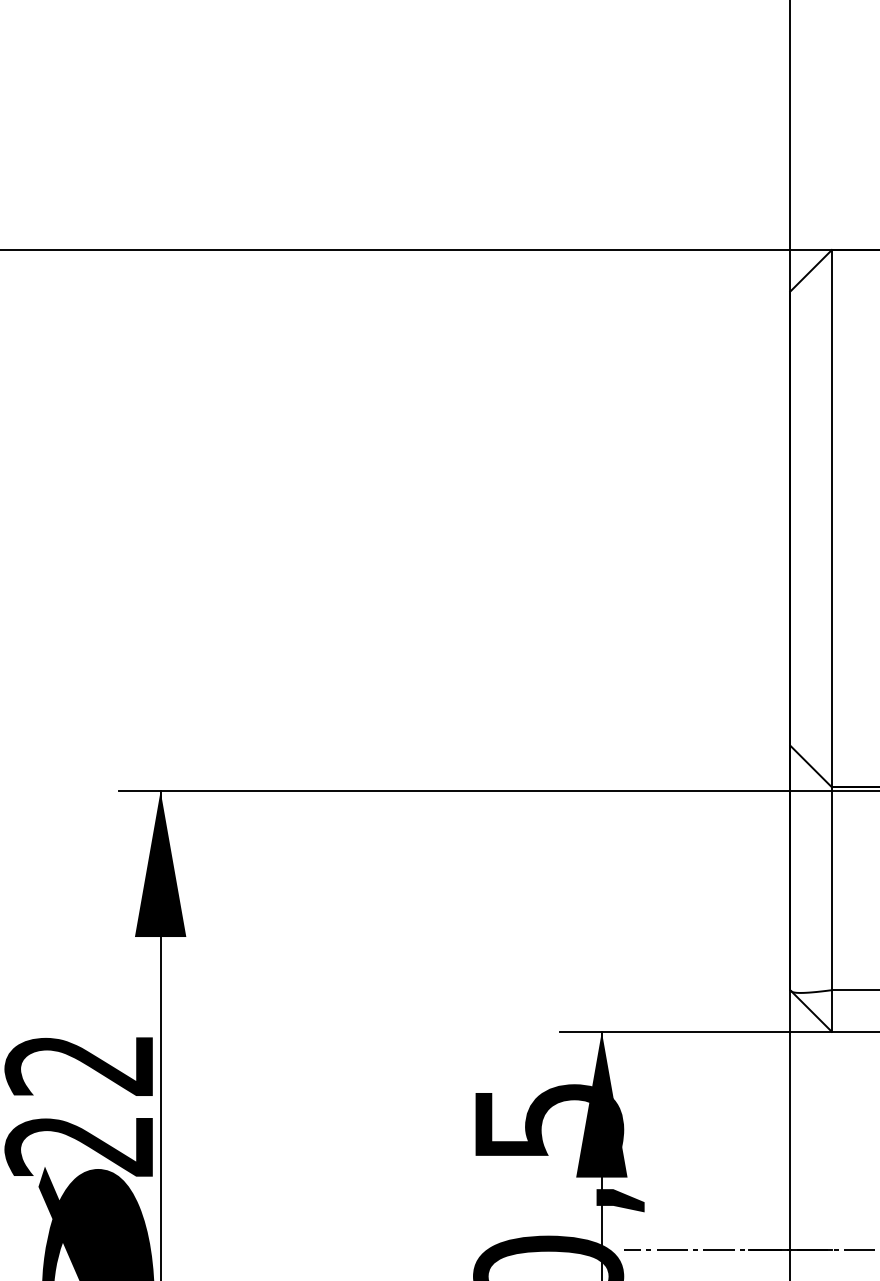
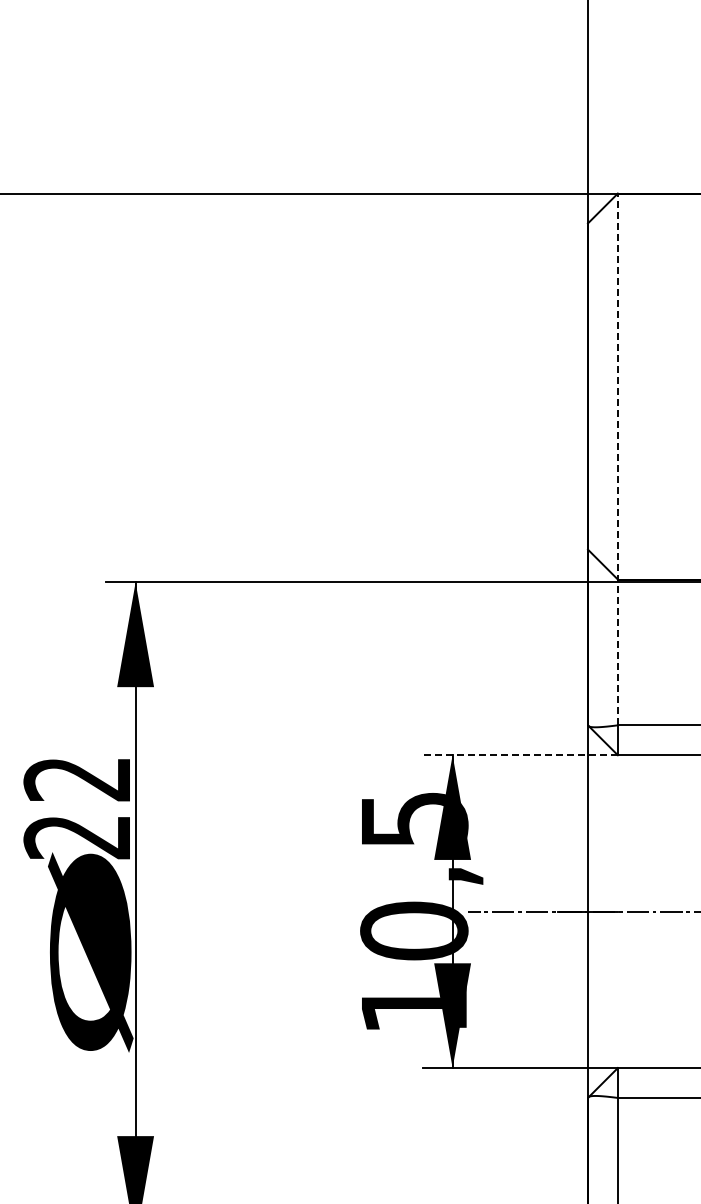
line: (831, 620) -> (617, 459), solid -> dashed
line: (696, 1032) -> (520, 755), solid -> dashed

